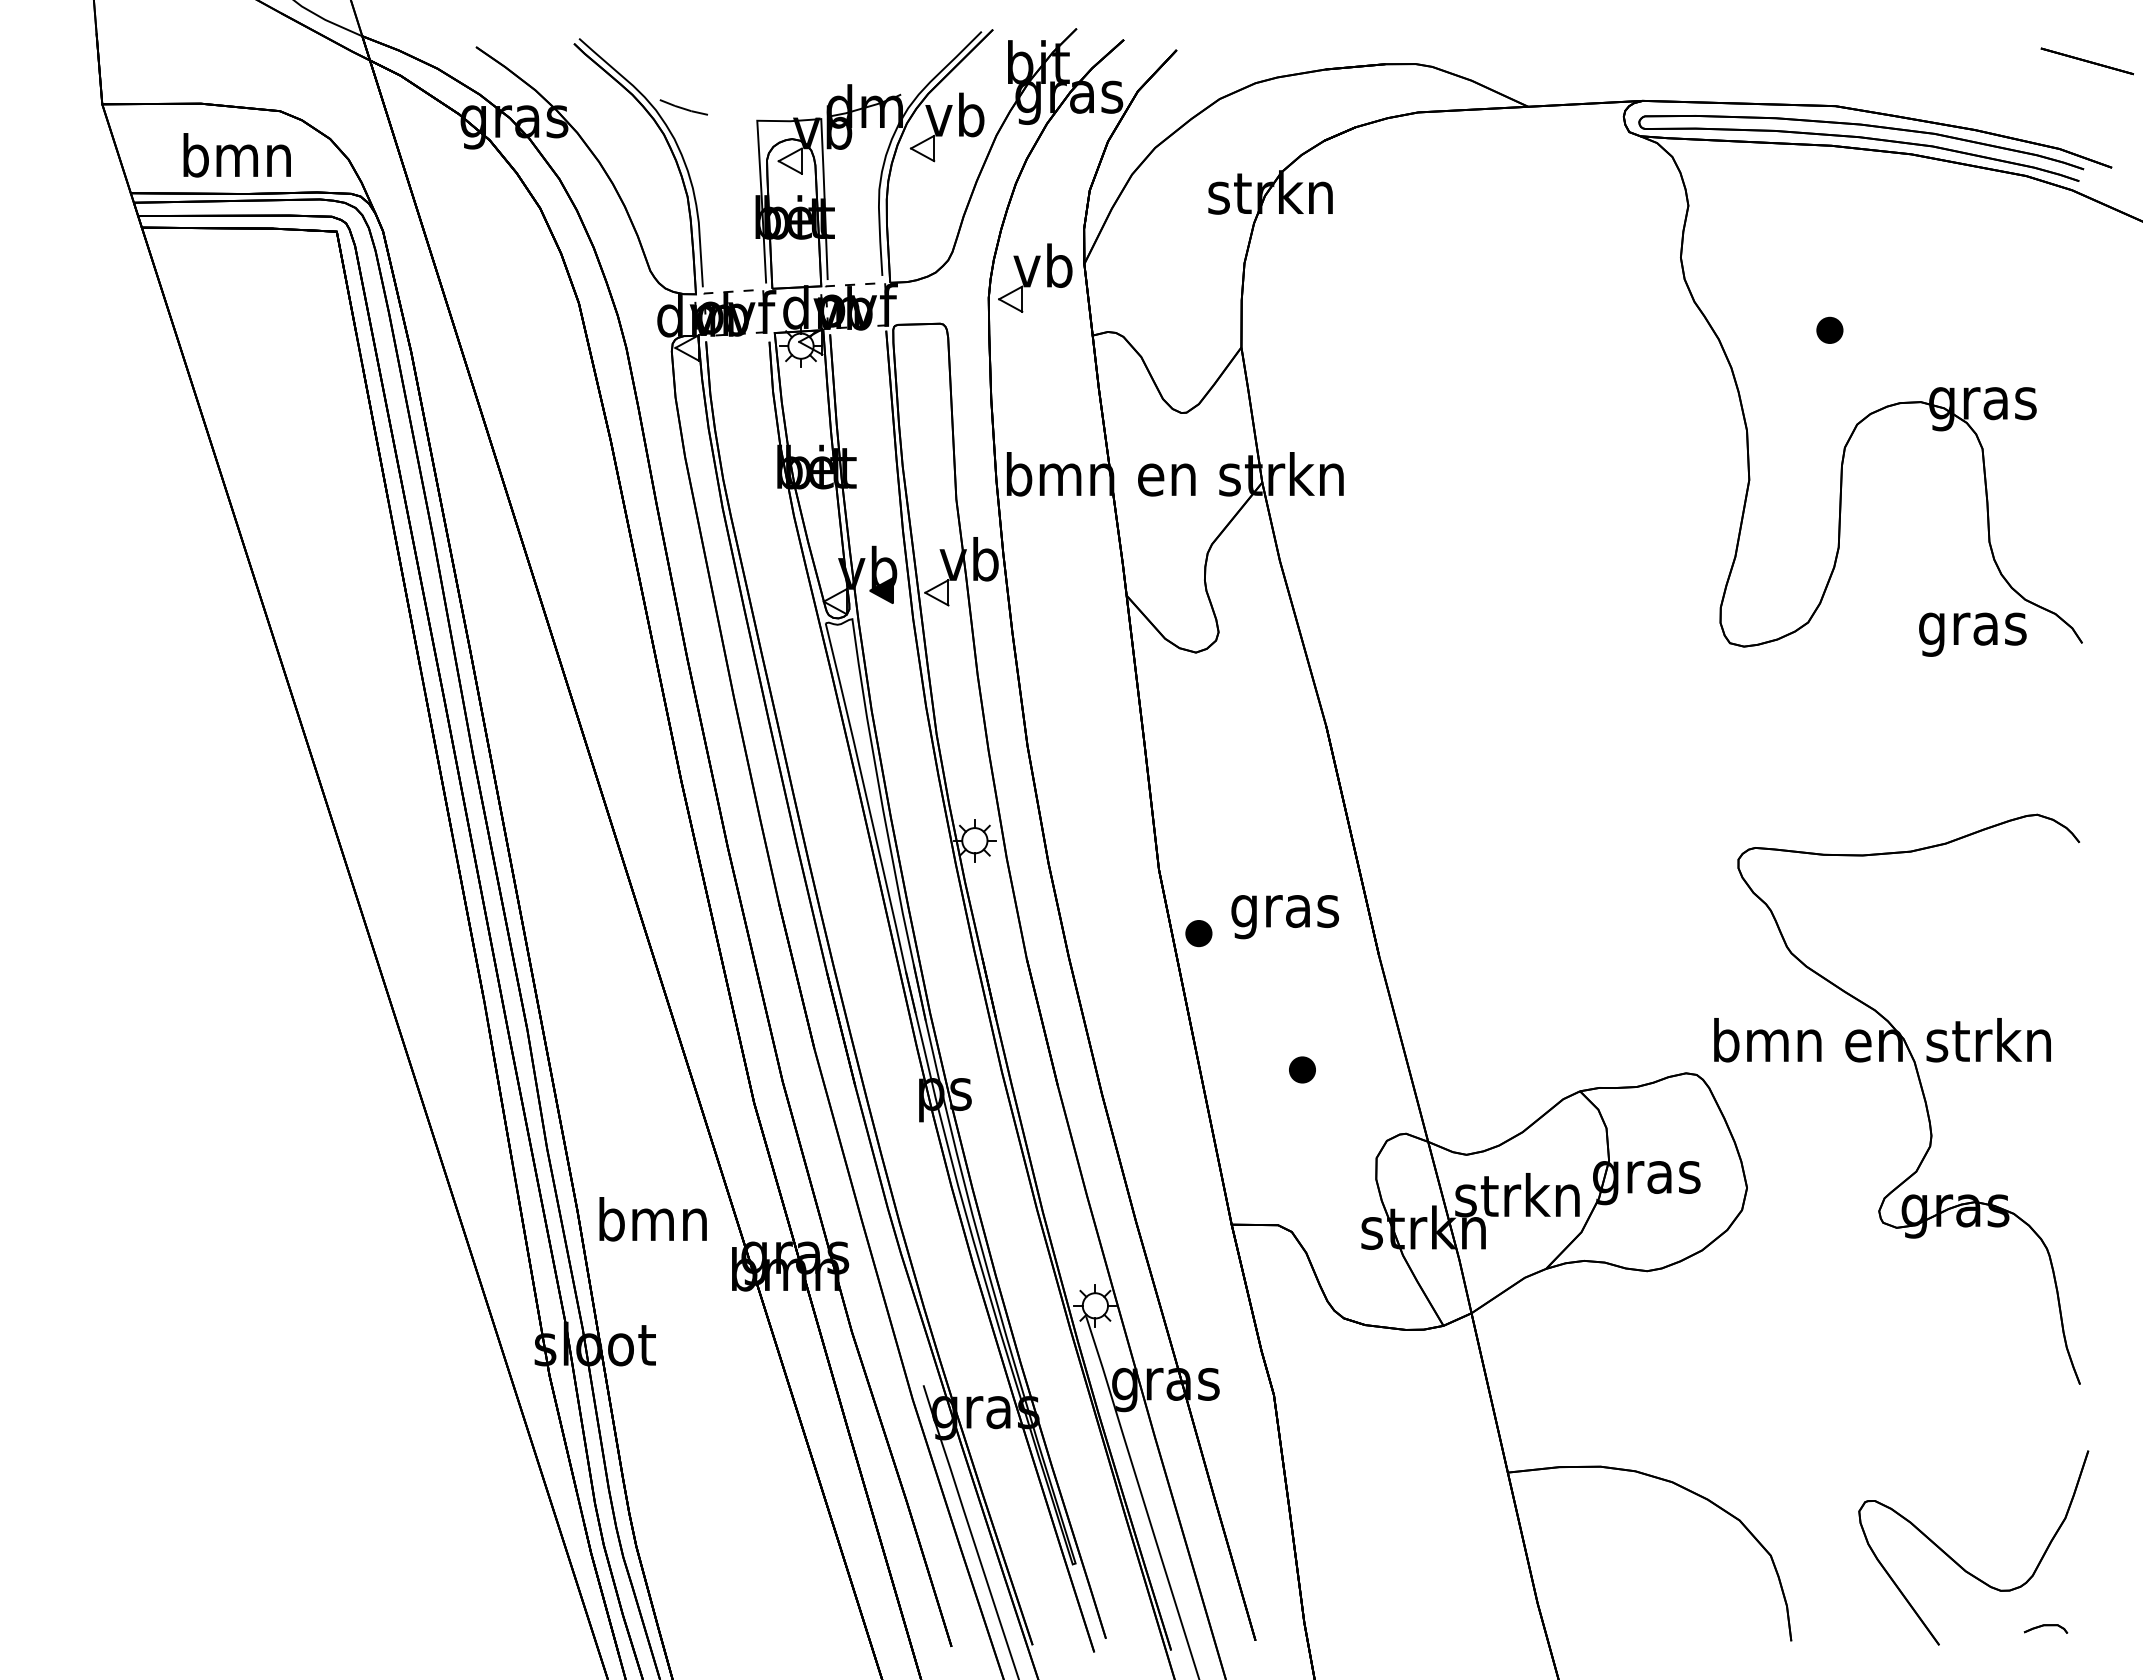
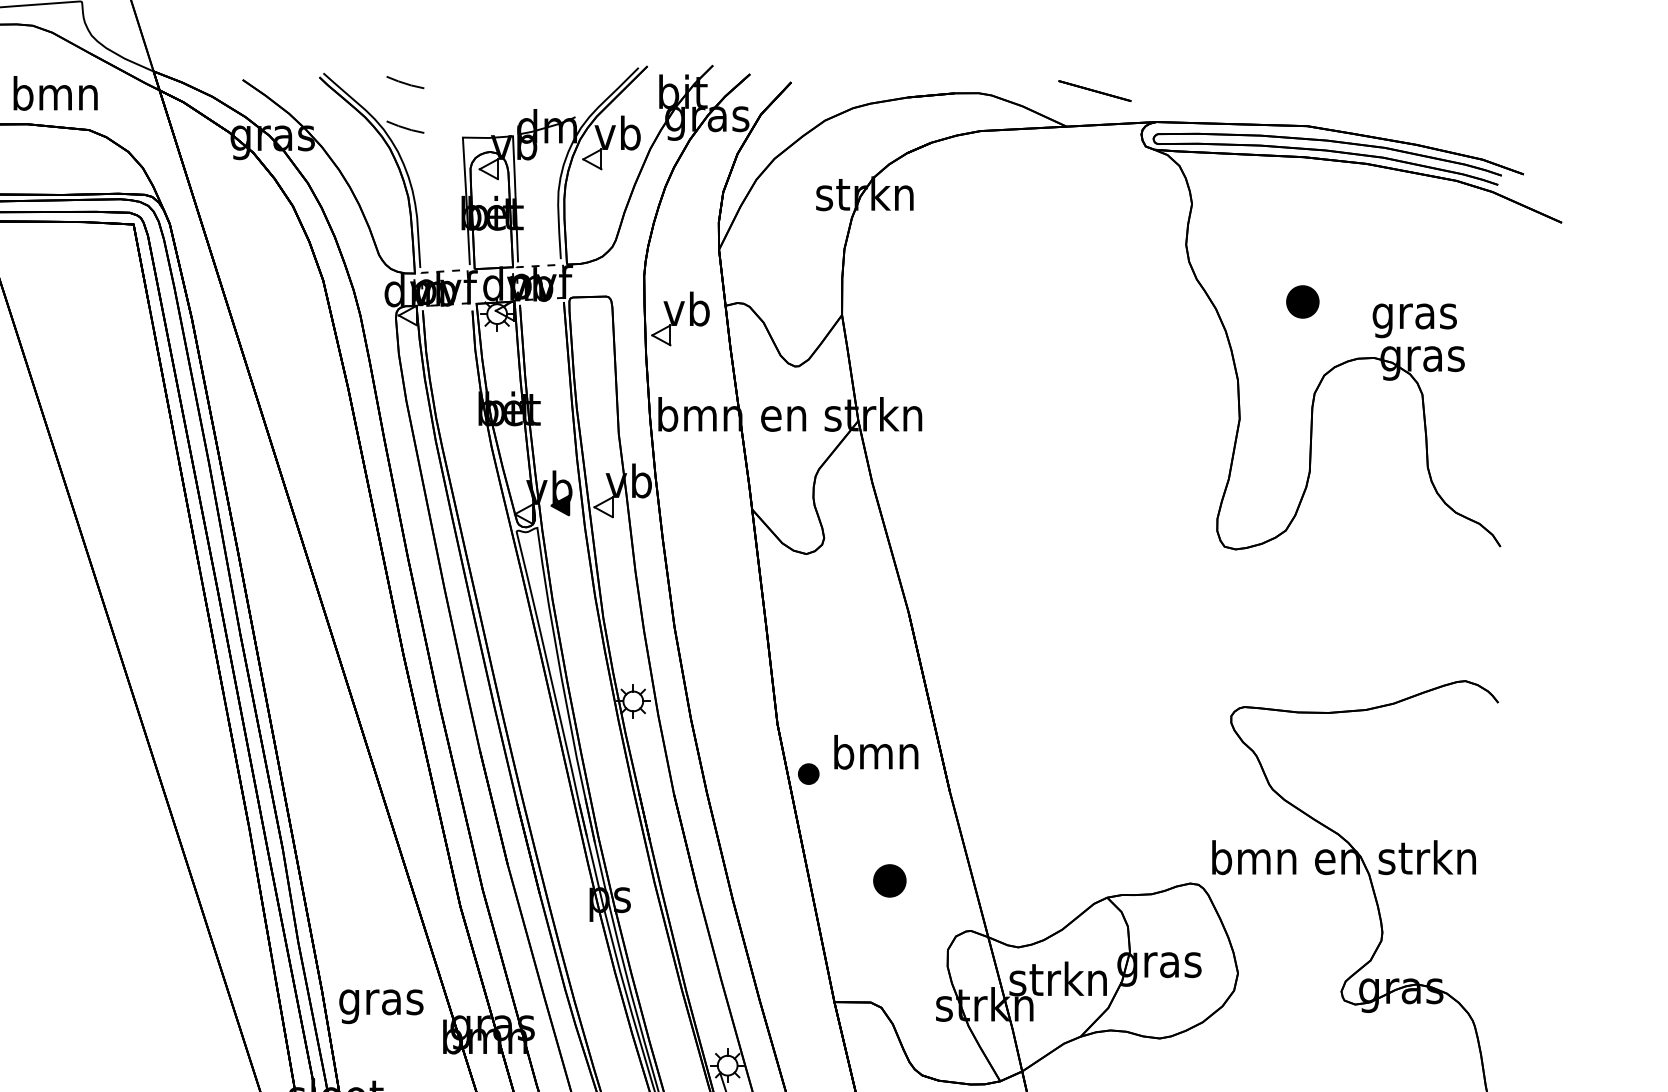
line: (683, 50) -> (405, 82), added
line: (2086, 61) -> (1094, 91), moved
text: (236, 155) -> (55, 93), moved
part: (1035, 277) -> (680, 318), moved
part: (1829, 329) -> (1302, 301), size x1.6
text: (1972, 634) -> (1414, 320), moved
text: (1285, 911) -> (876, 756), gras -> bmn
part: (1302, 1069) -> (889, 880), size x1.6
text: (652, 1224) -> (380, 1001), bmn -> gras

